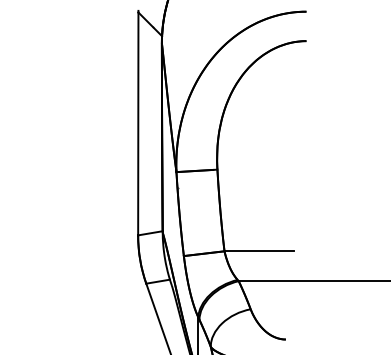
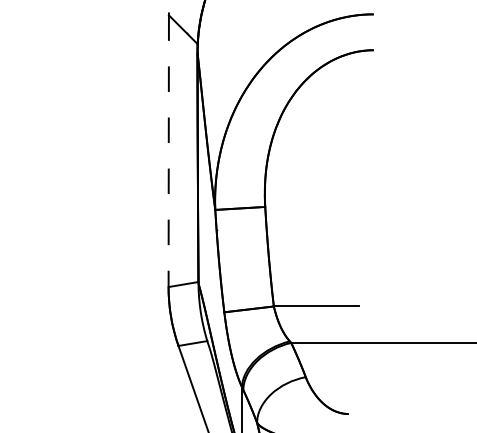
line: (138, 124) -> (169, 151), solid -> dashed

